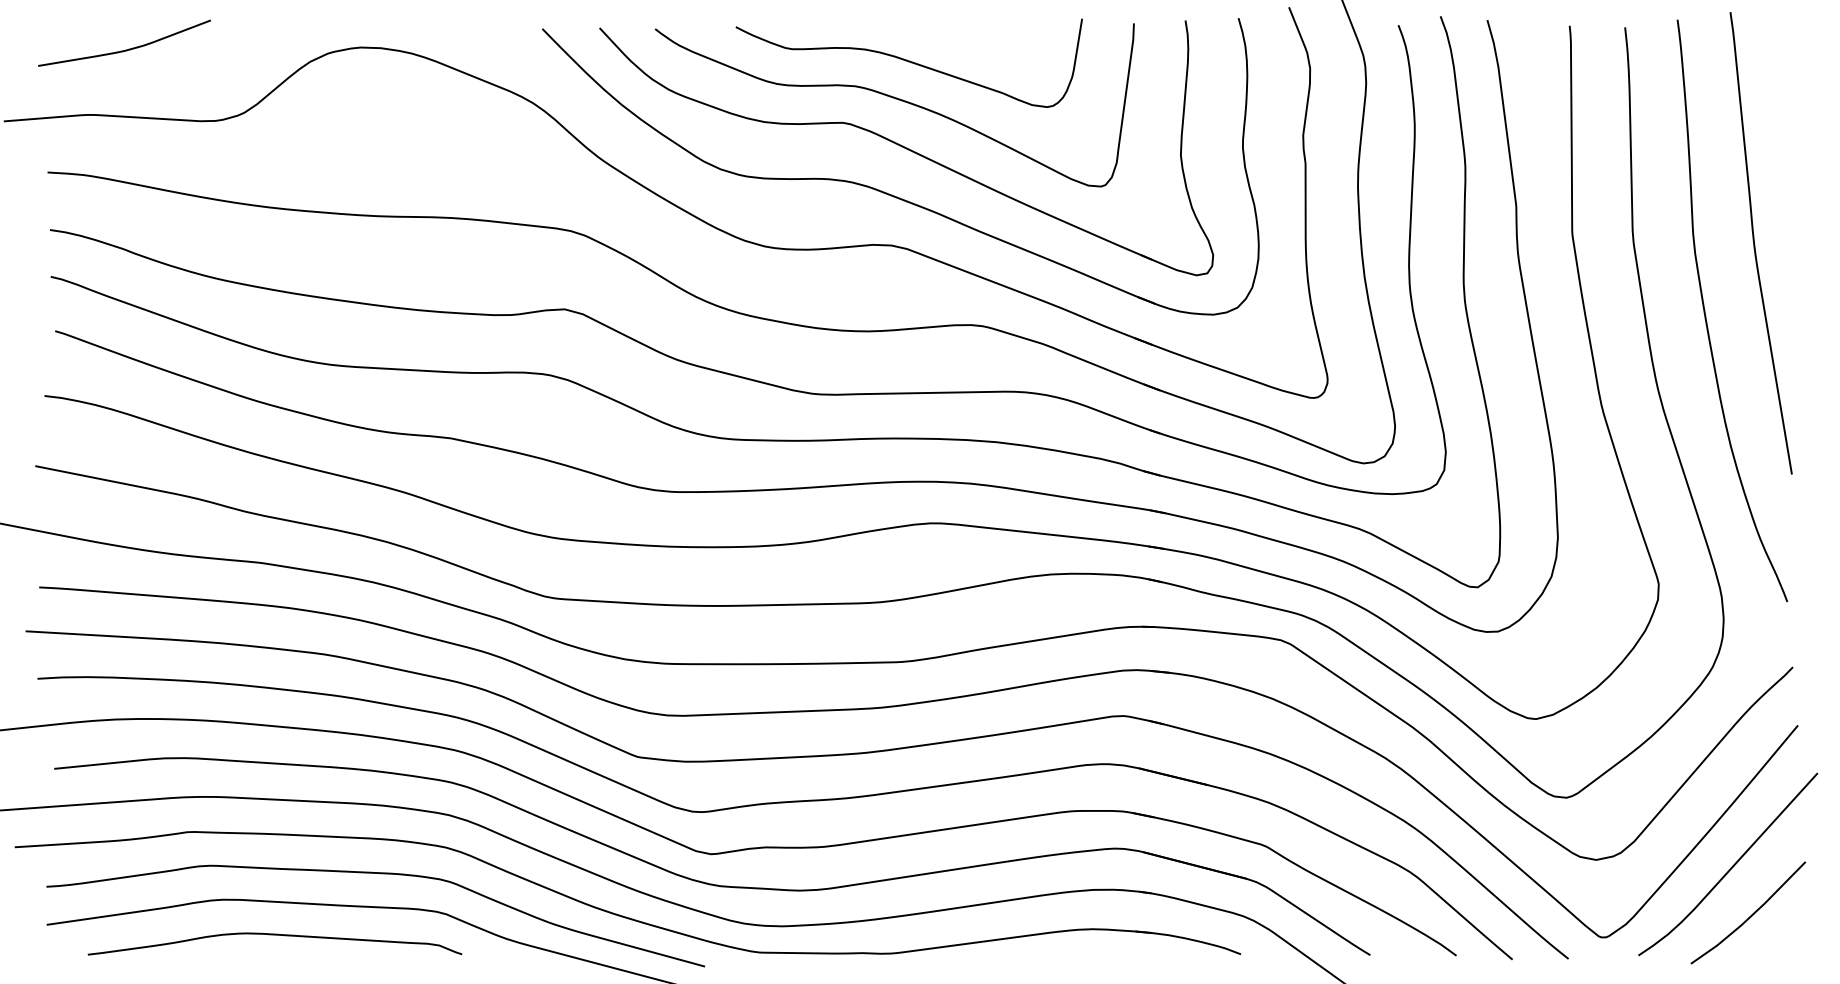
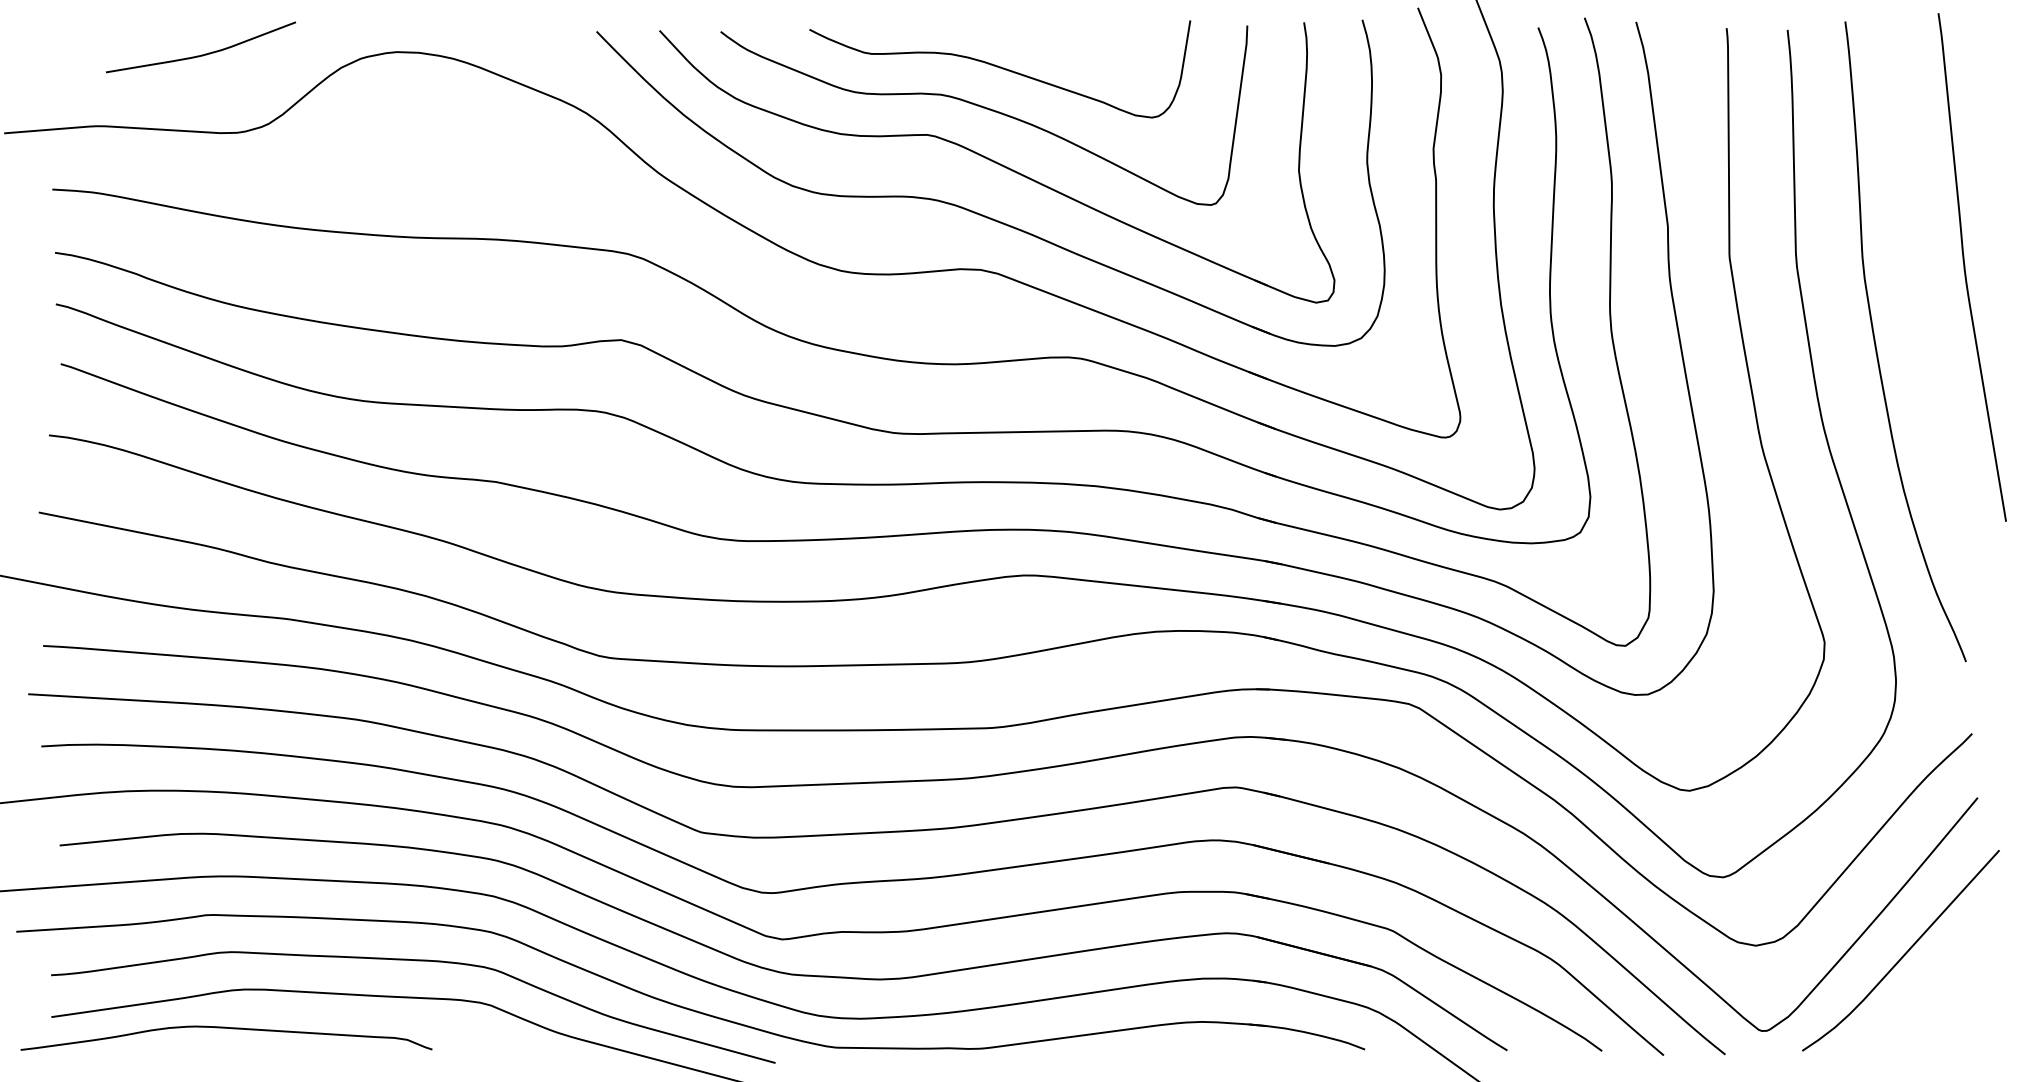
curve: (124, 49) -> (201, 54), moved
curve: (1755, 243) -> (1965, 267), moved
line: (1749, 916) -> (1924, 1007), removed
curve: (274, 935) -> (226, 1028), moved

